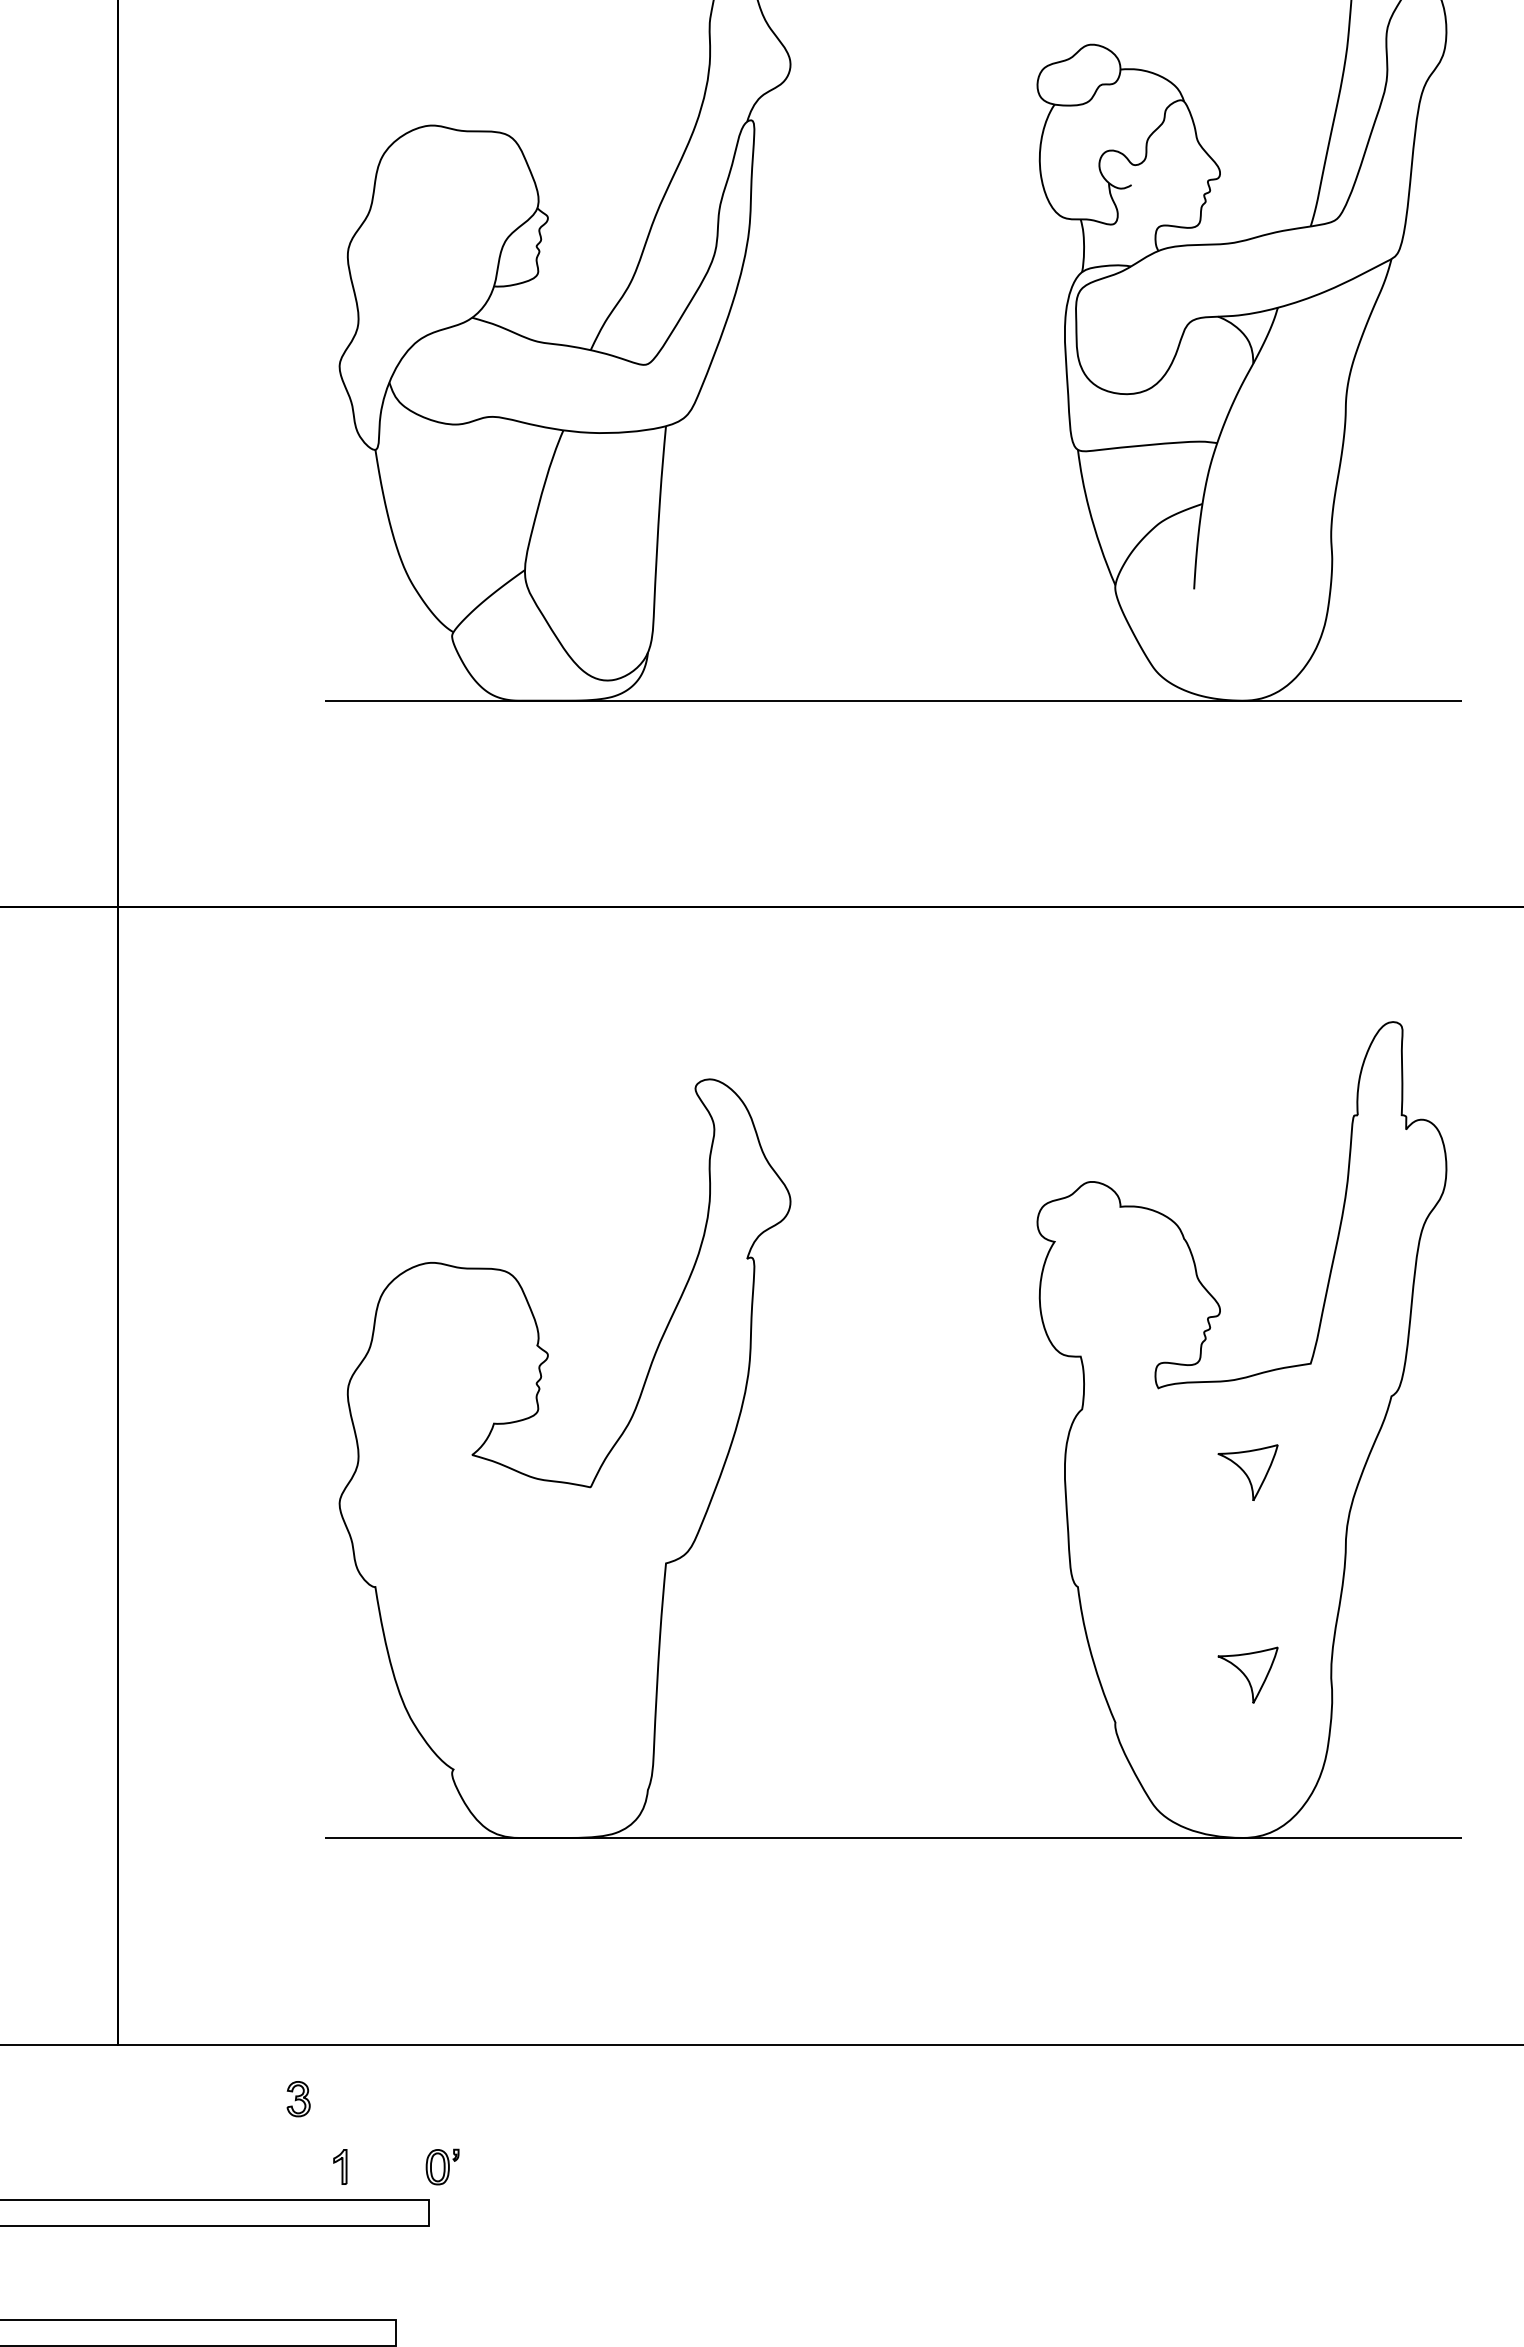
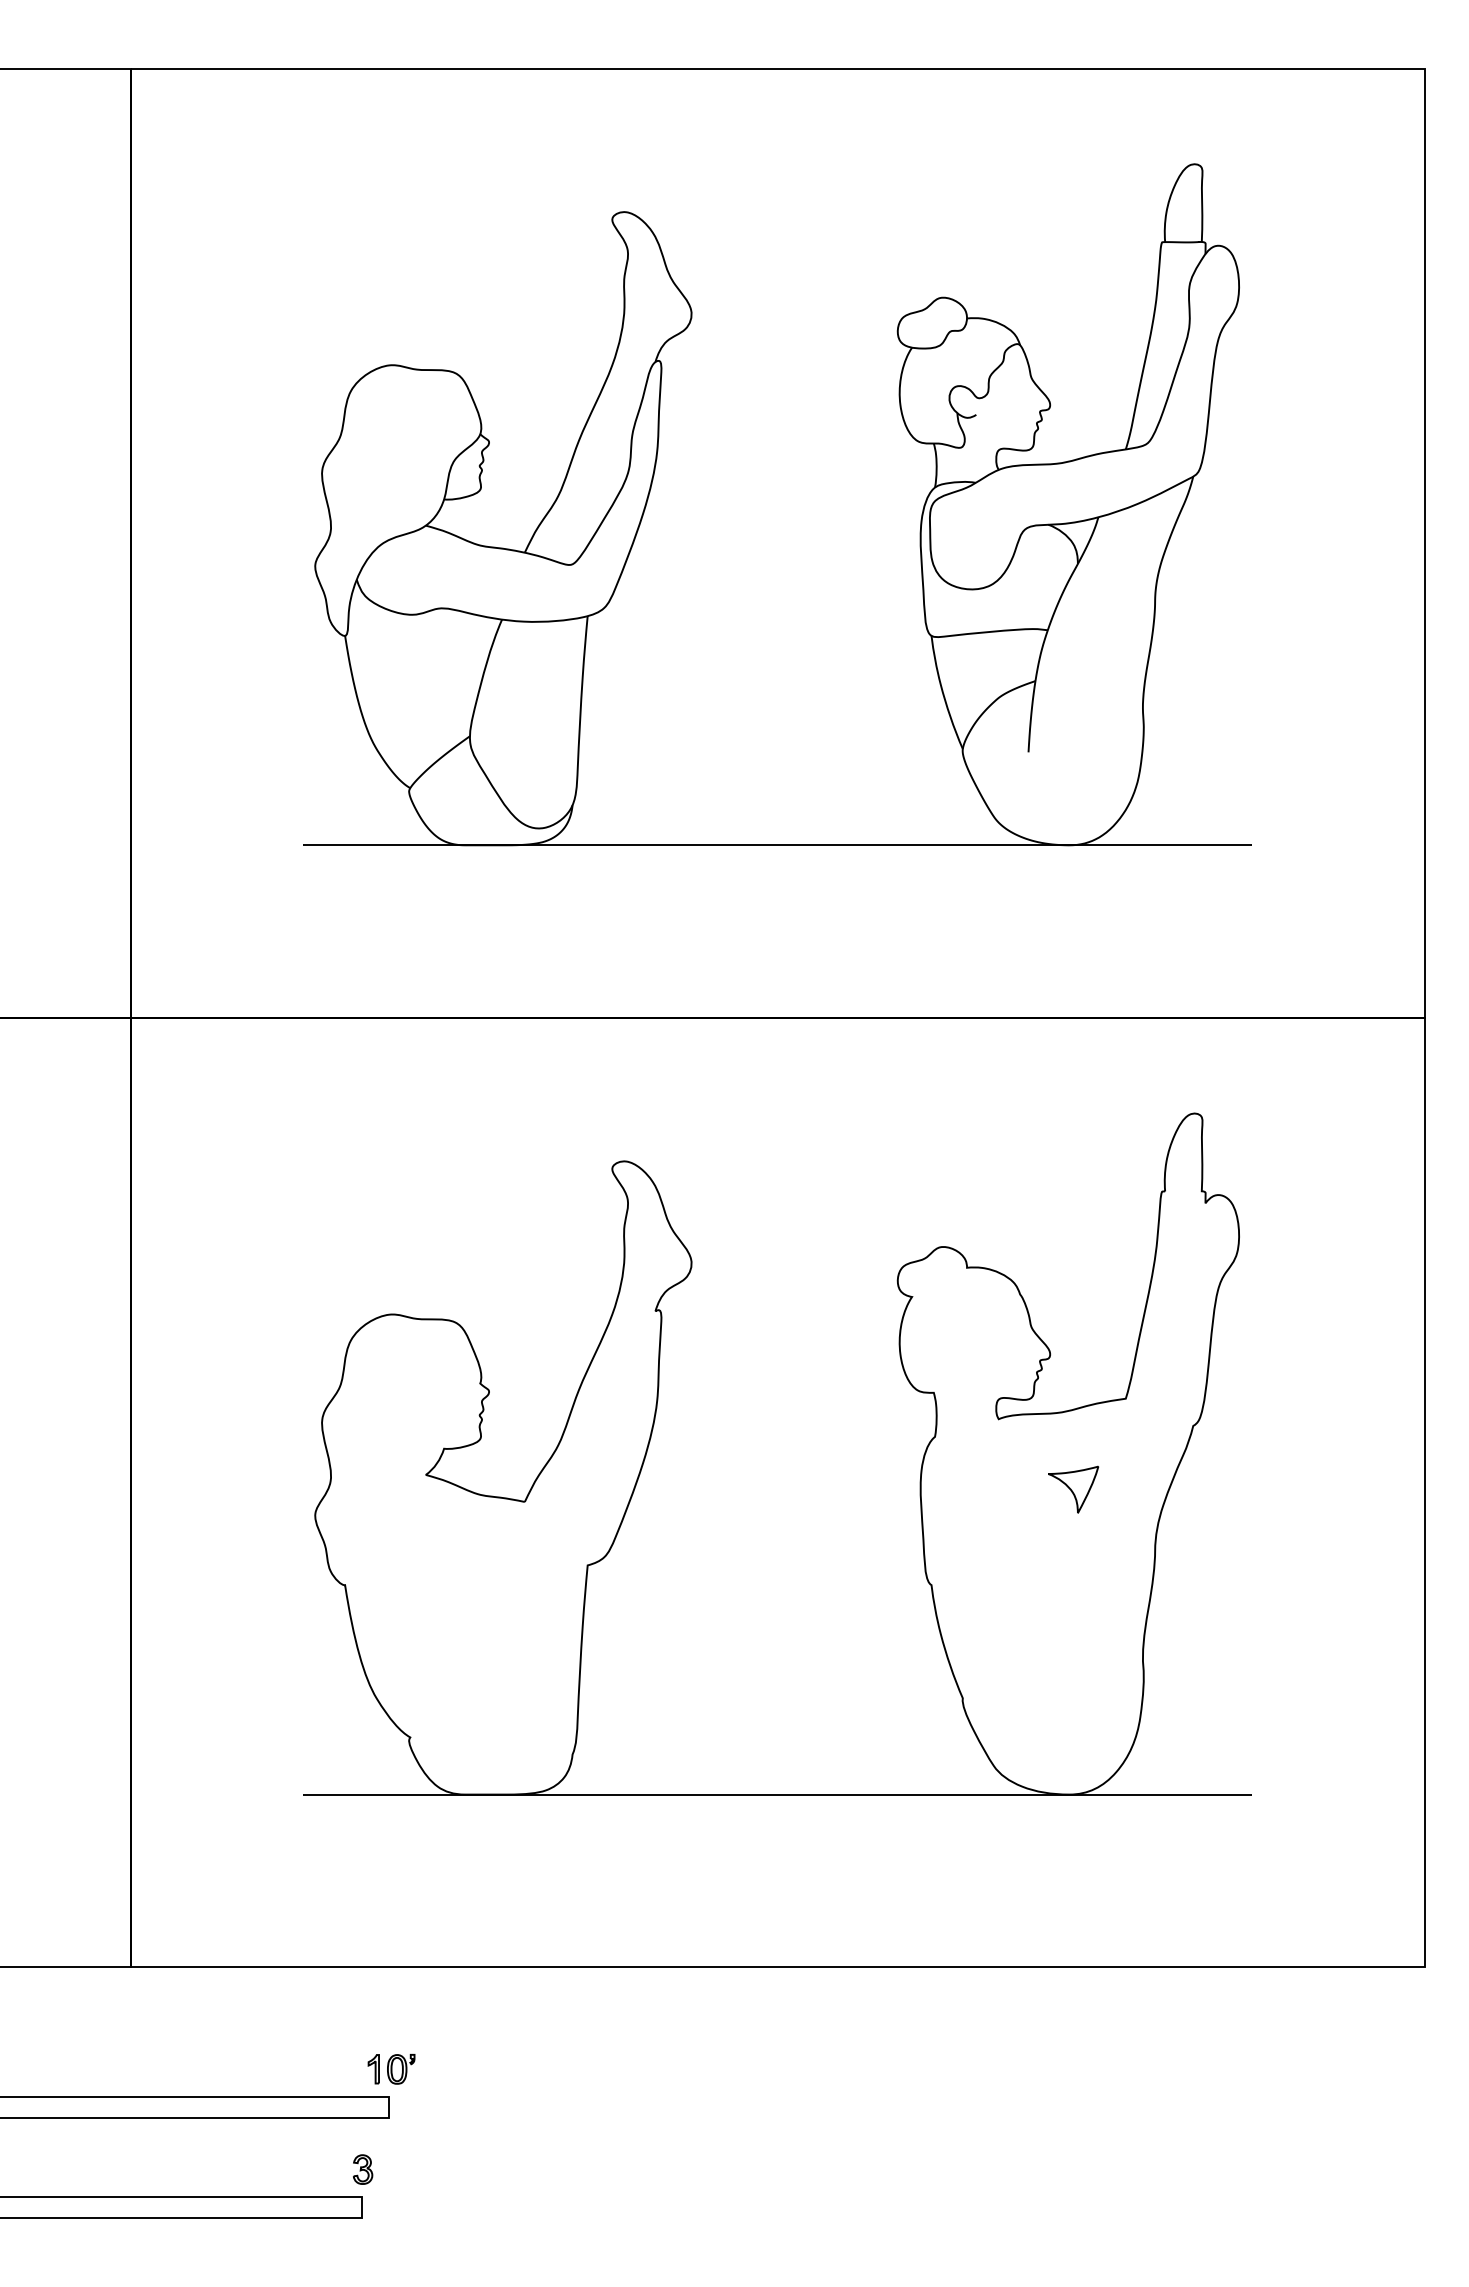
part: (1248, 1674) -> (1073, 1658), removed
part: (299, 2099) -> (363, 2169), moved
part: (339, 2167) -> (373, 2069), moved

